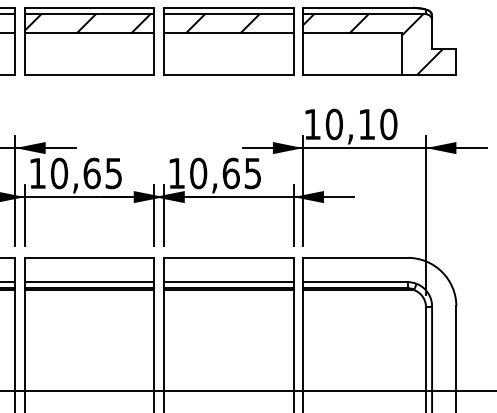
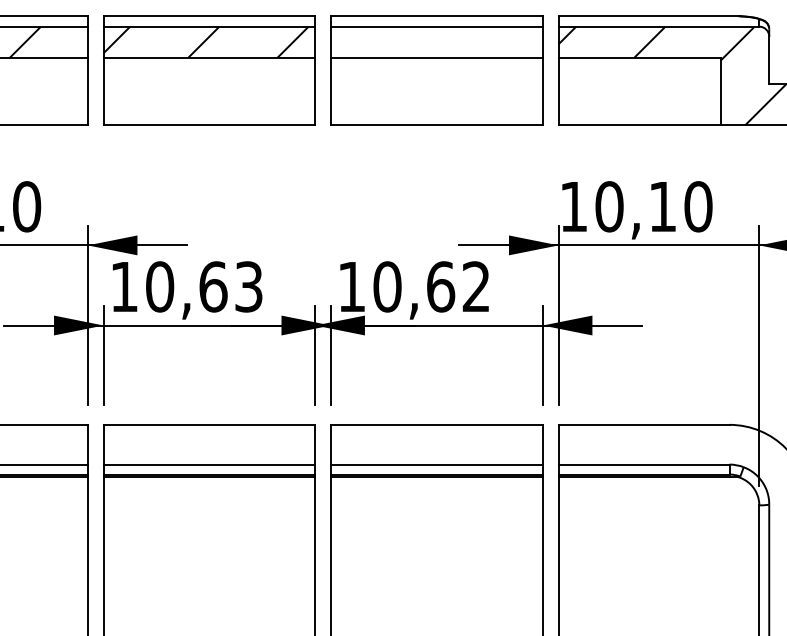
hatch: (222, 23) -> (426, 41), removed
text: (113, 172) -> (248, 285), 10,65 -> 10,63
text: (252, 173) -> (475, 286), 10,65 -> 10,62

